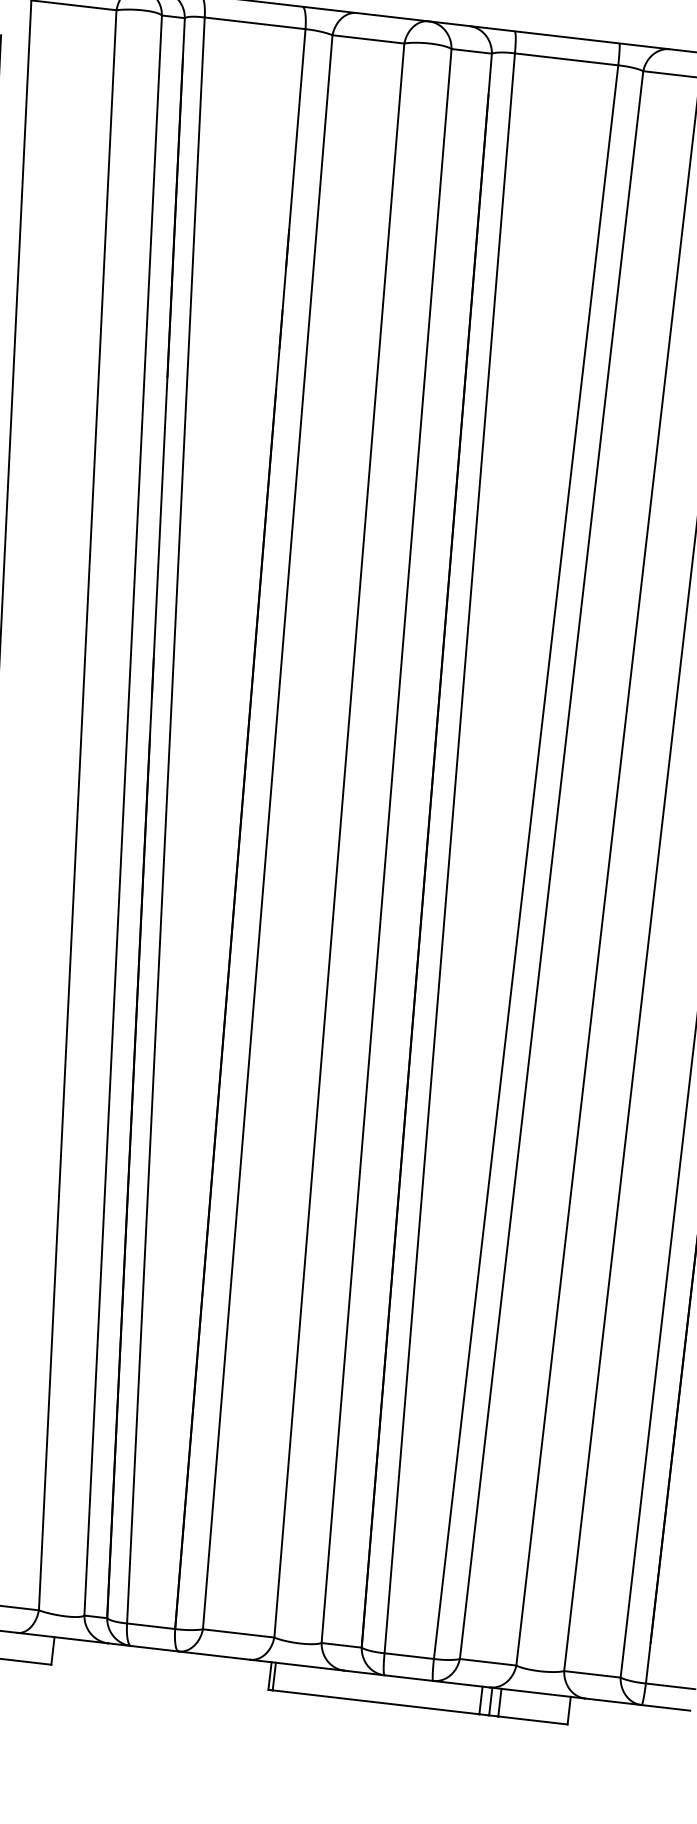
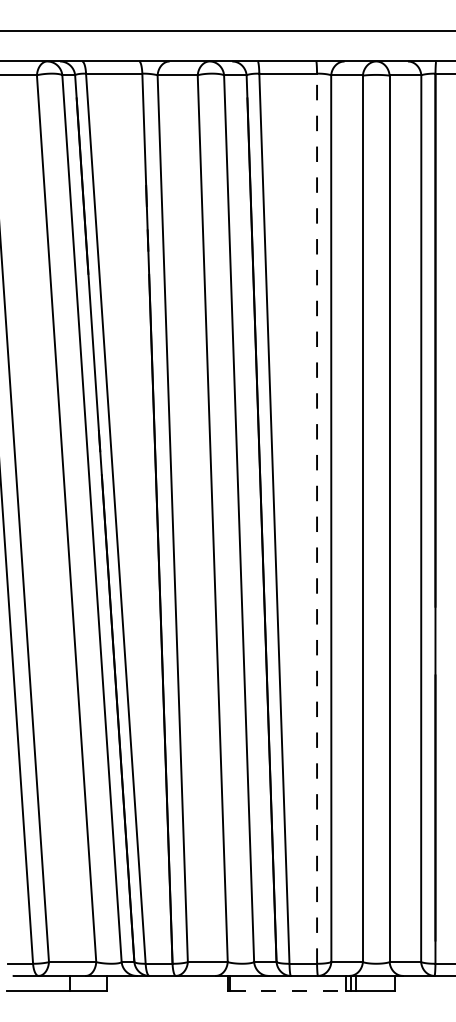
line: (526, 861) -> (317, 518), solid -> dashed
line: (375, 1702) -> (287, 991), solid -> dashed

